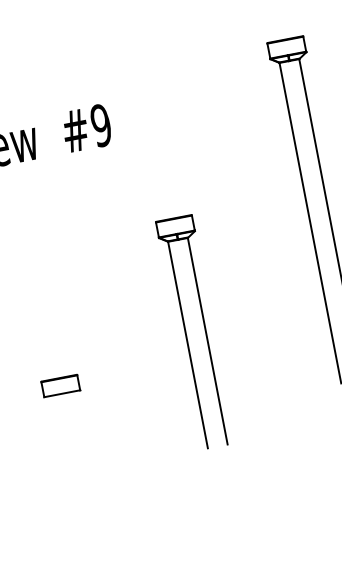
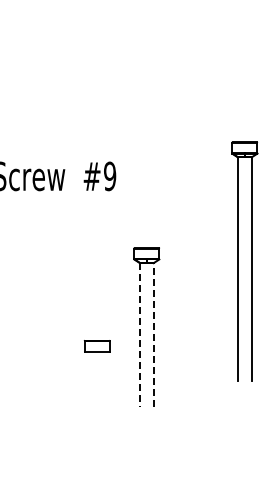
line: (207, 341) -> (153, 335), solid -> dashed
line: (187, 345) -> (139, 335), solid -> dashed
part: (59, 386) -> (96, 346), moved

